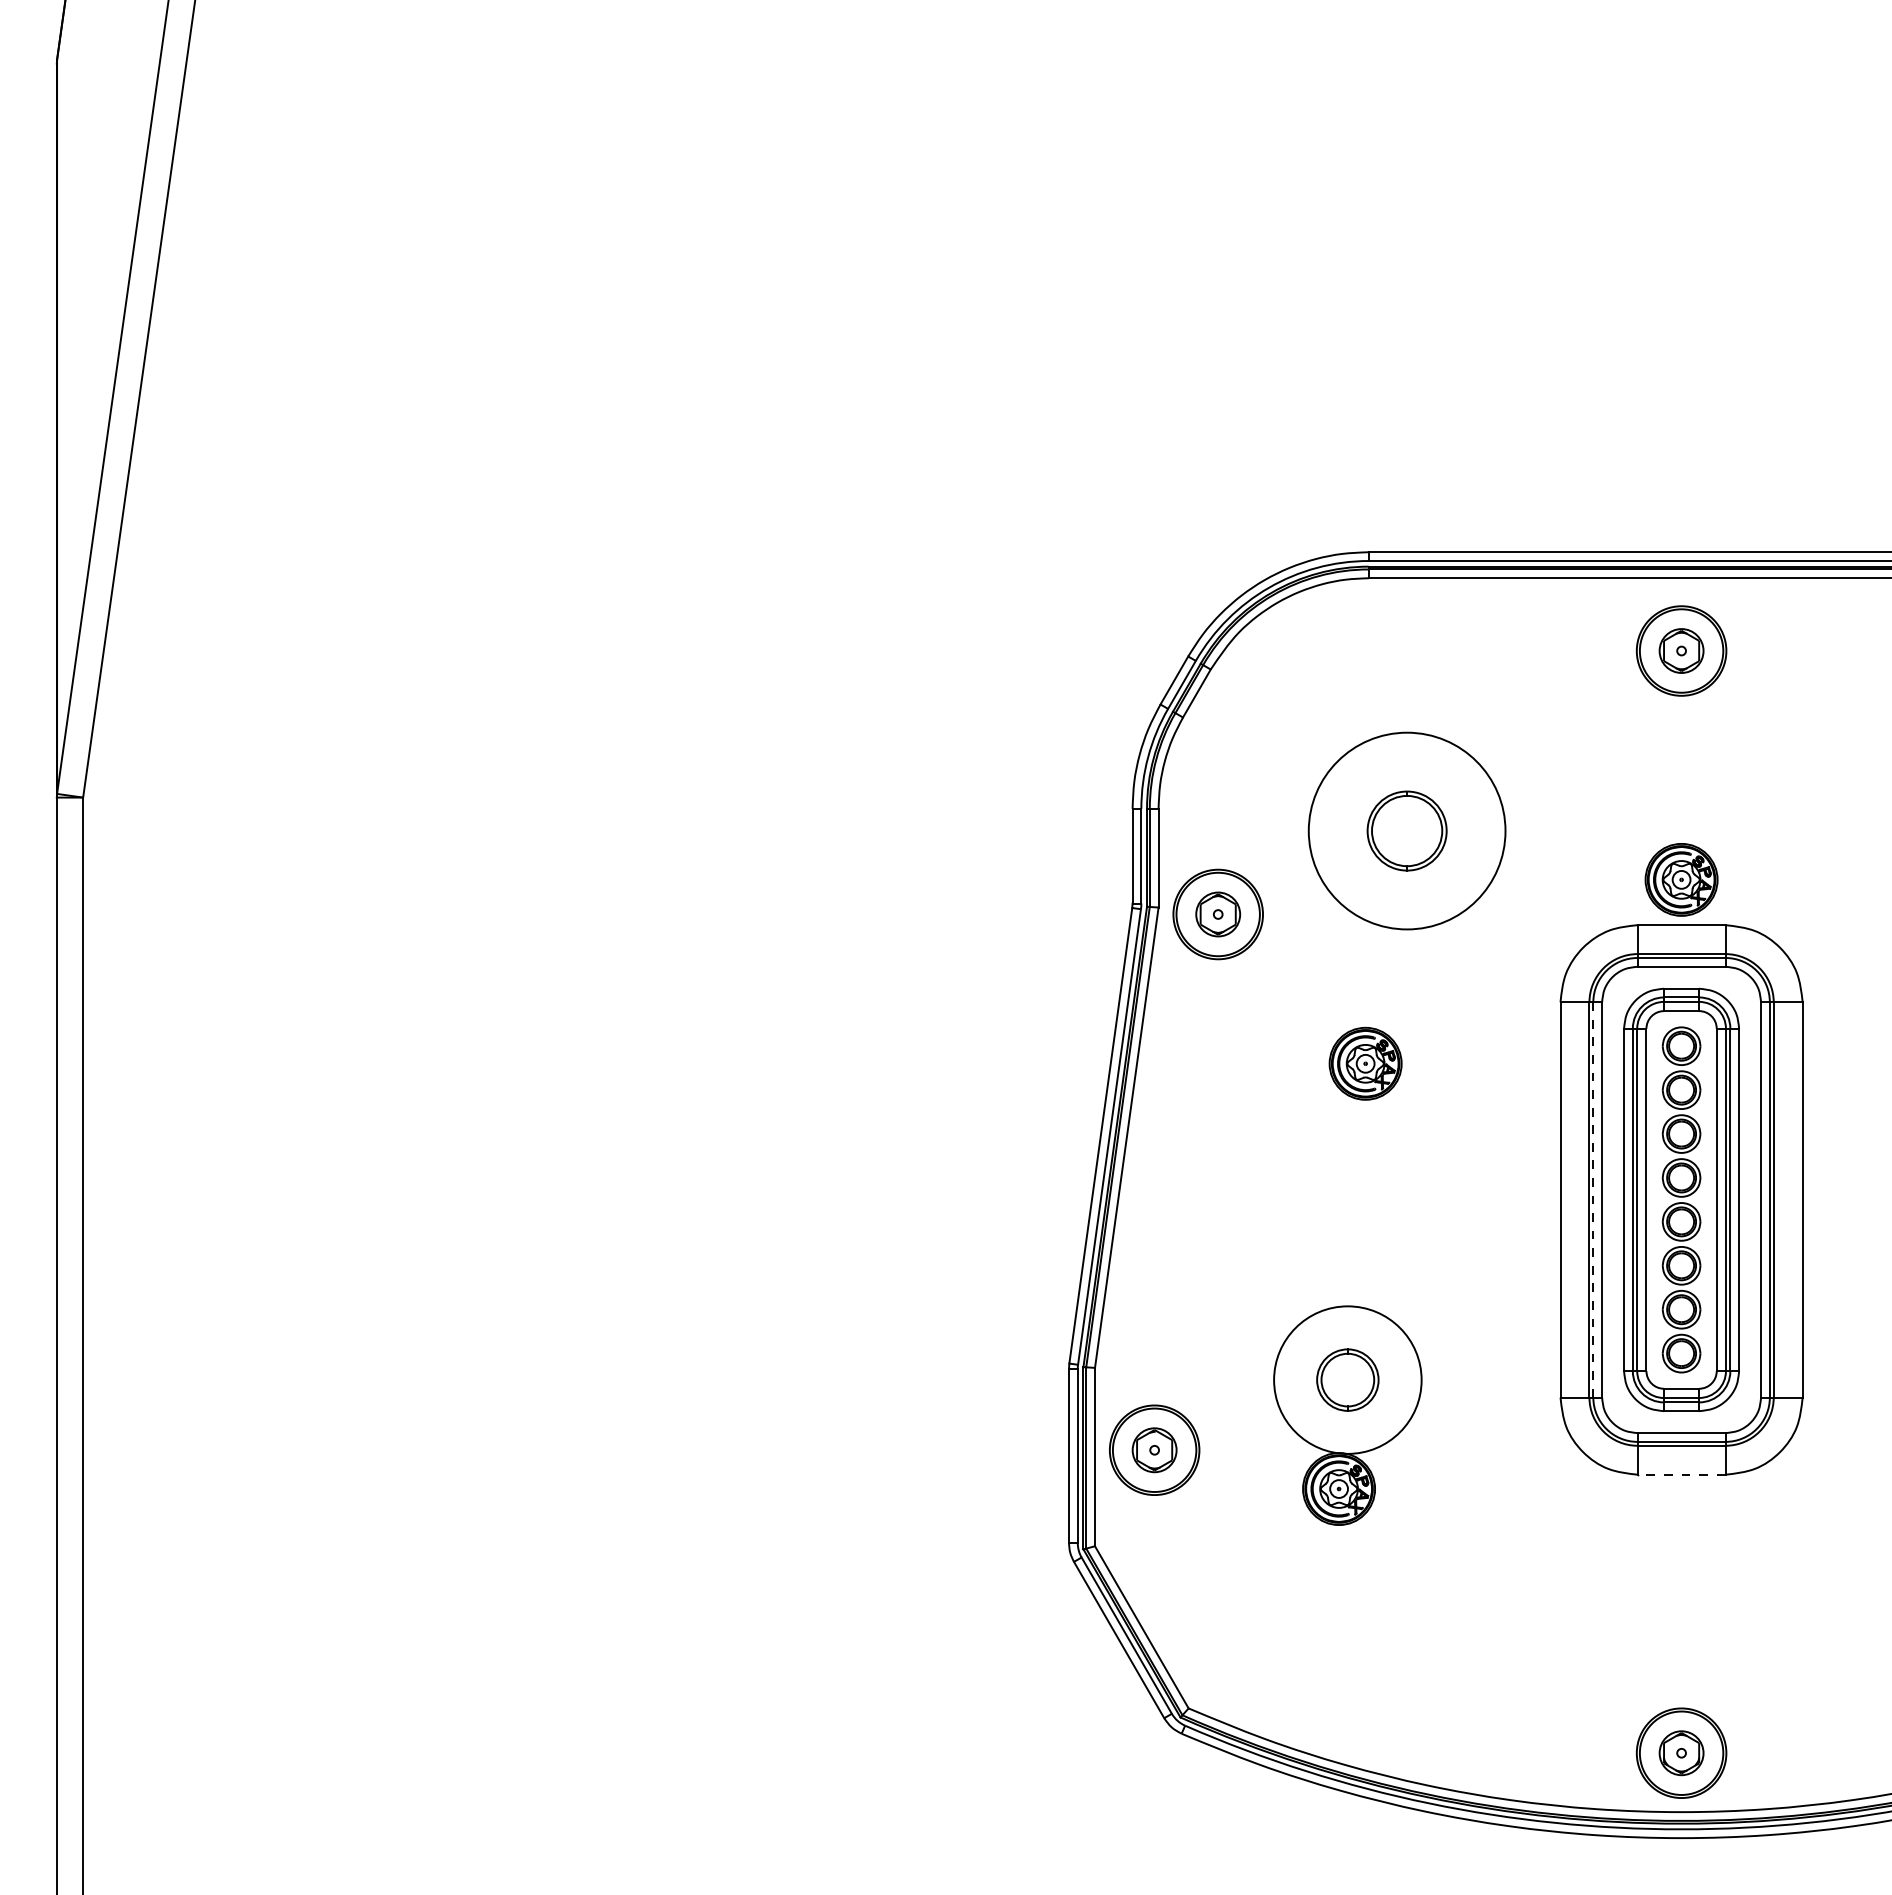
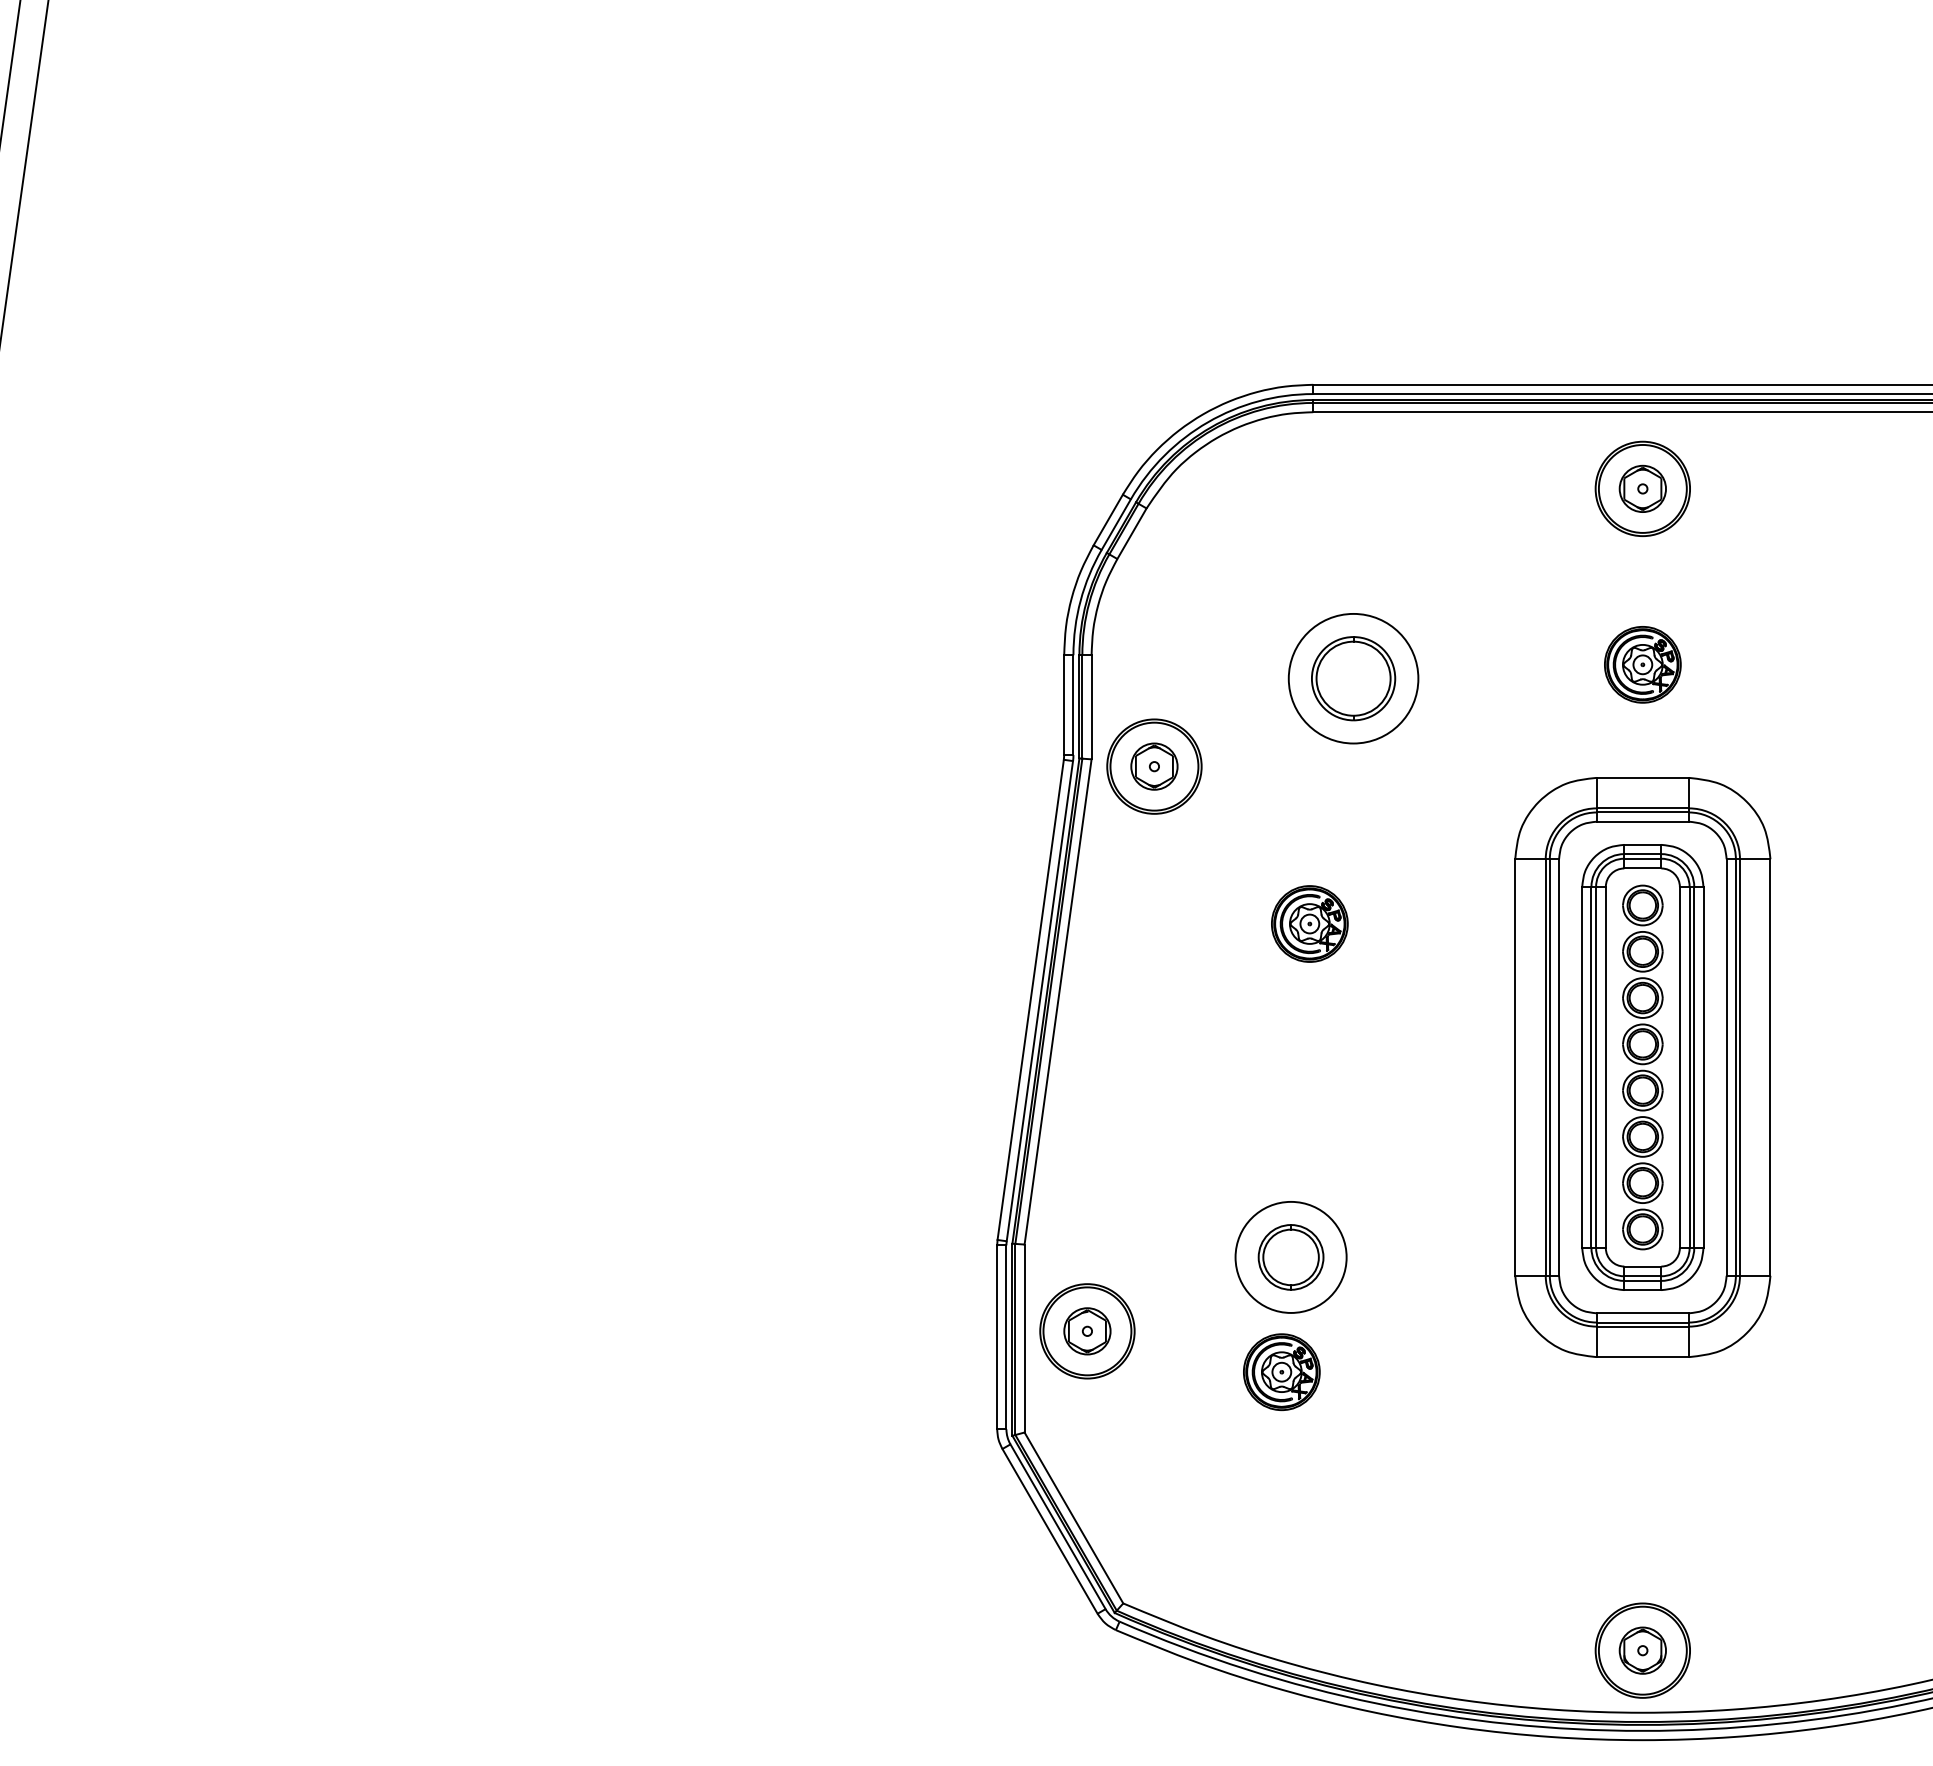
circle: (1406, 830) -> (1352, 678), size x0.62
part: (1681, 879) -> (1642, 664), moved
line: (1593, 1199) -> (1550, 1067), dashed -> solid
circle: (1347, 1379) -> (1290, 1256), size x0.71
line: (1681, 1474) -> (1642, 1356), dashed -> solid

